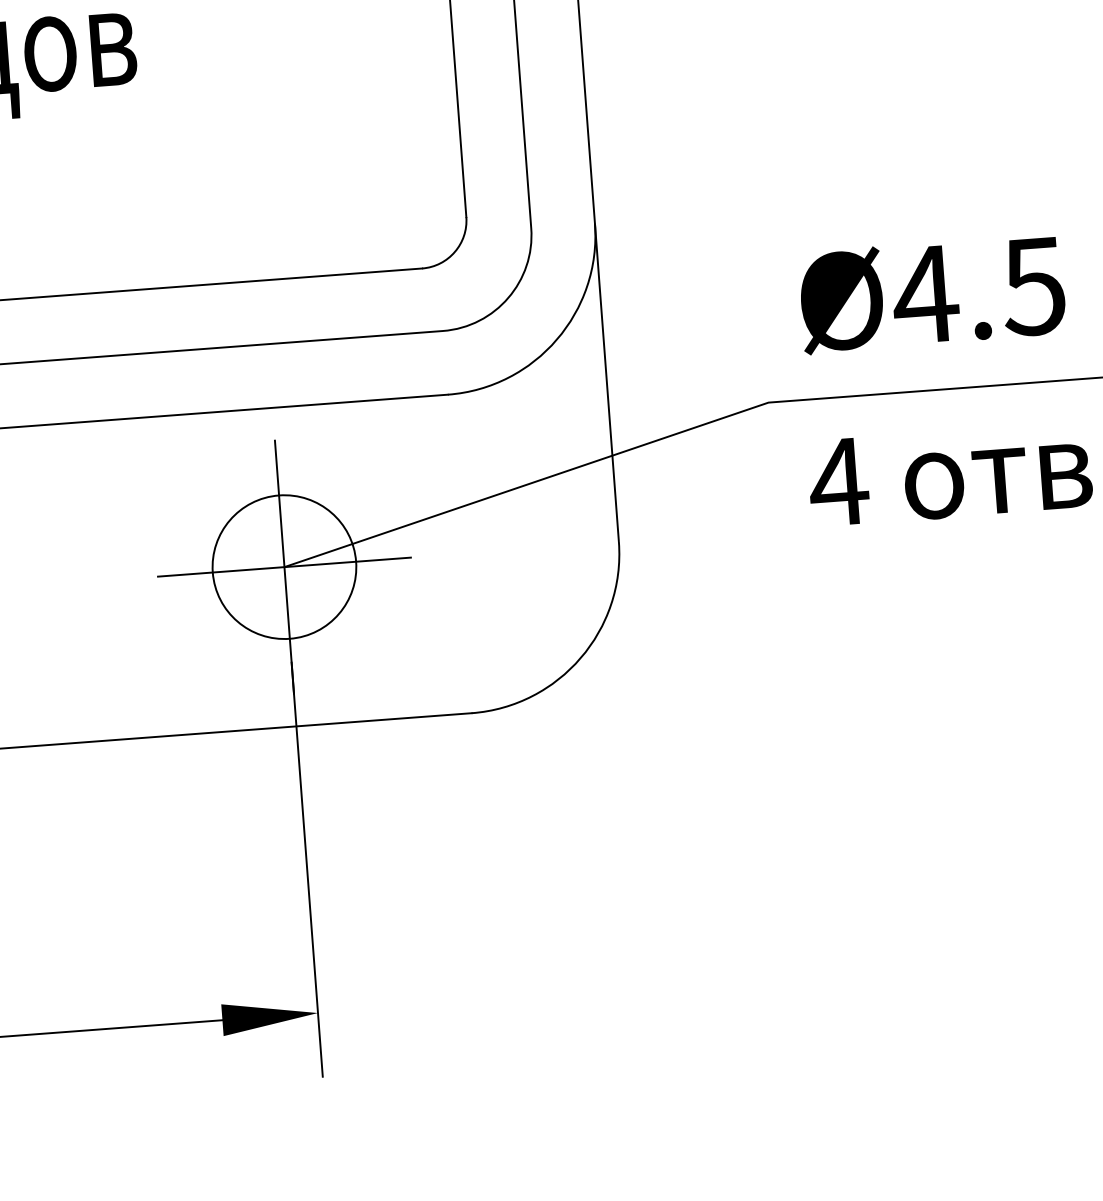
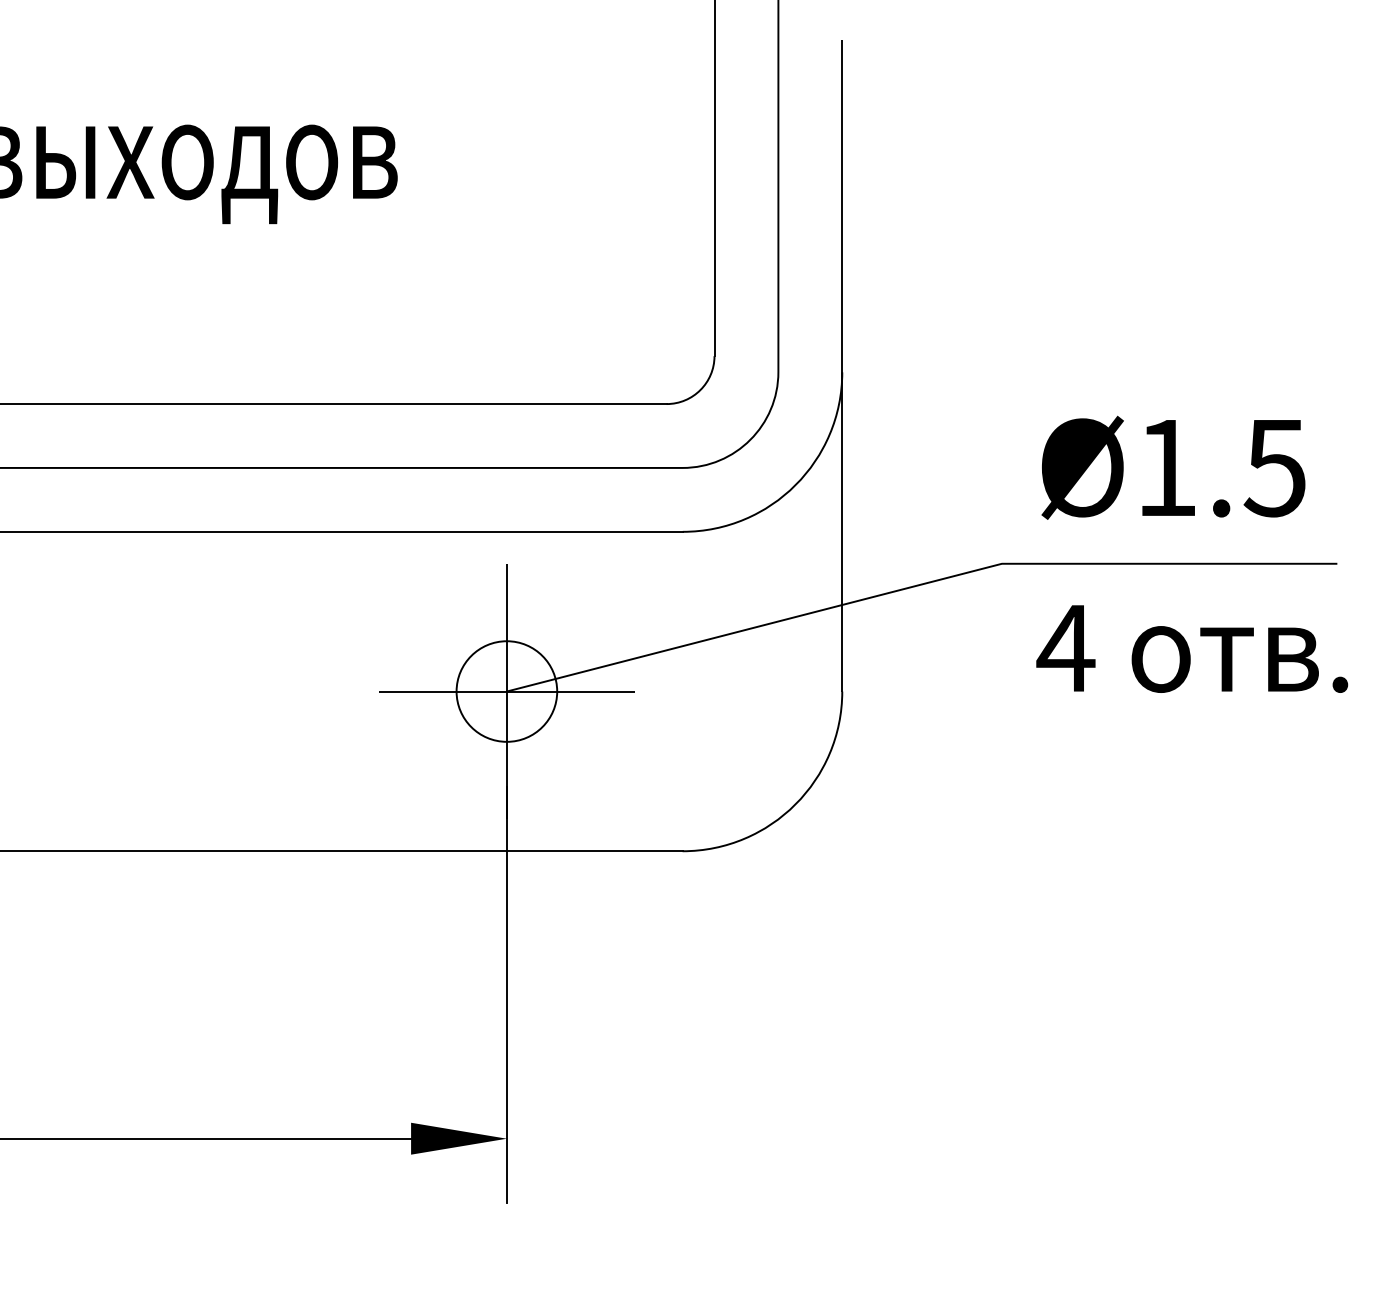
text: (925, 294) -> (1166, 467), Ø4.5 -> Ø1.5
circle: (284, 567) -> (506, 691), size x0.7

